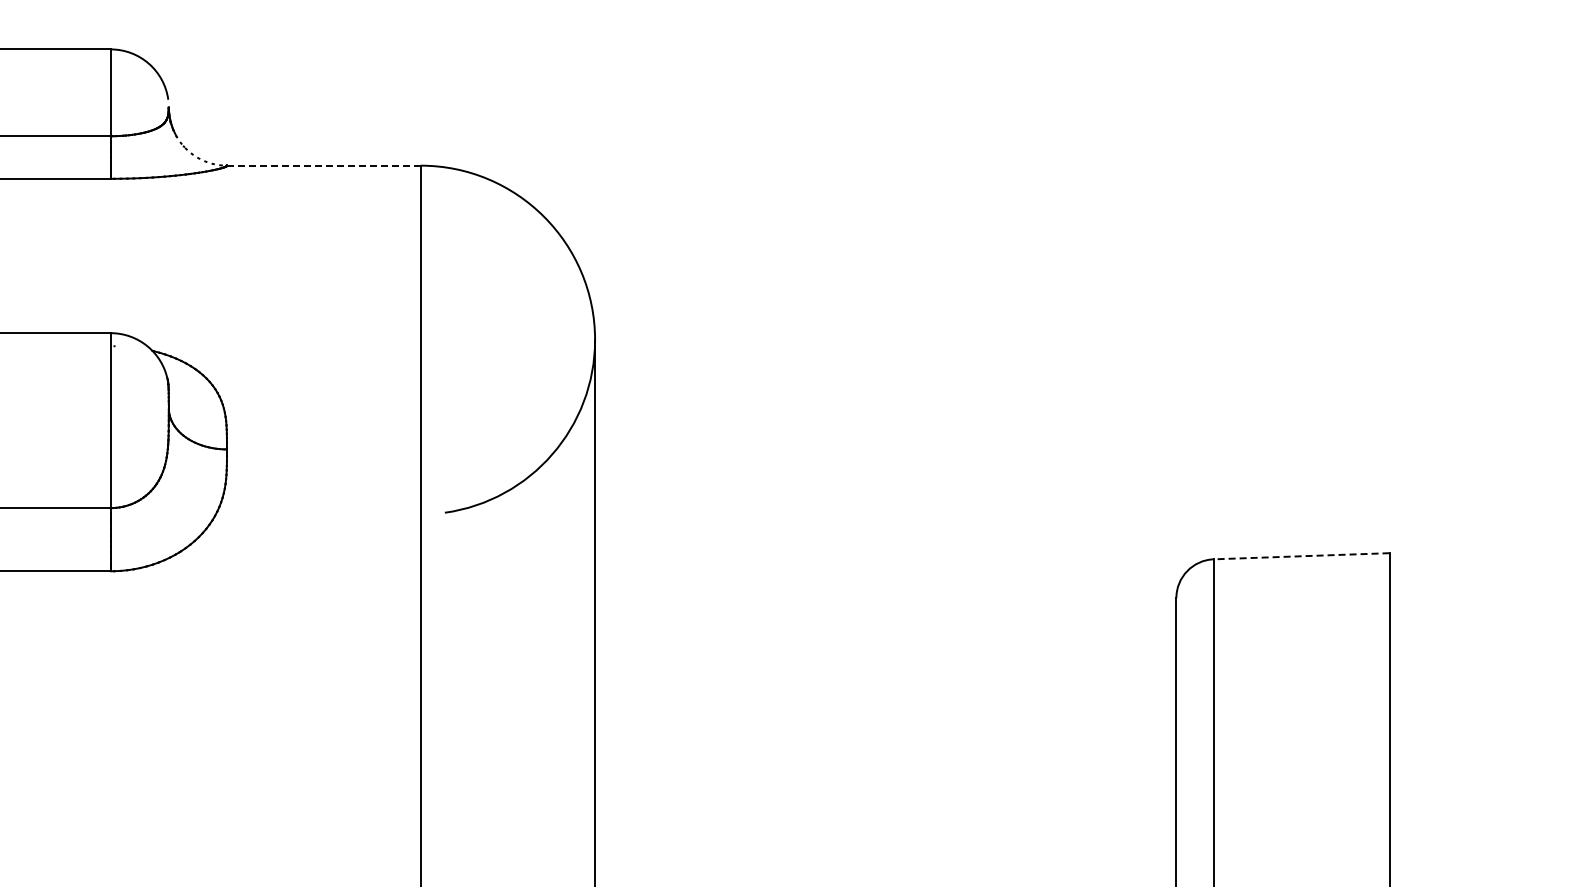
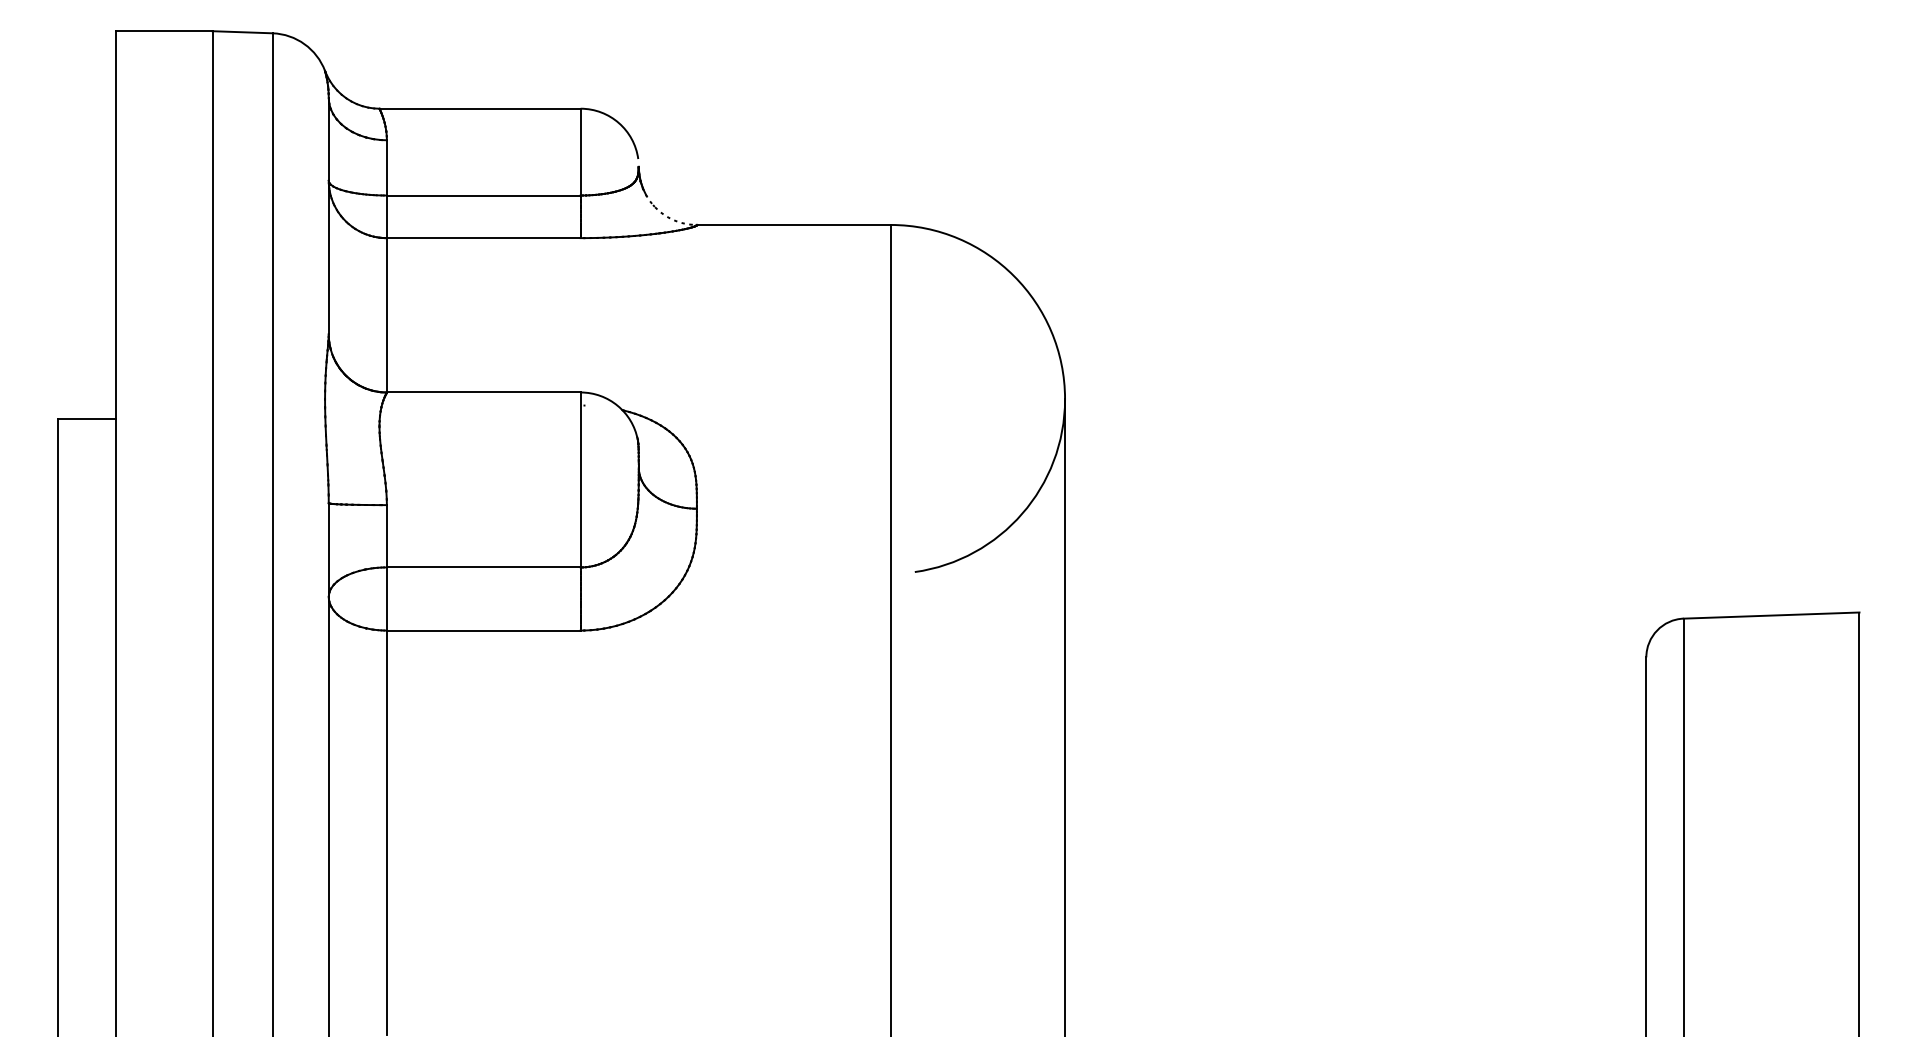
line: (323, 165) -> (793, 224), dashed -> solid
line: (1301, 556) -> (1771, 615), dashed -> solid

